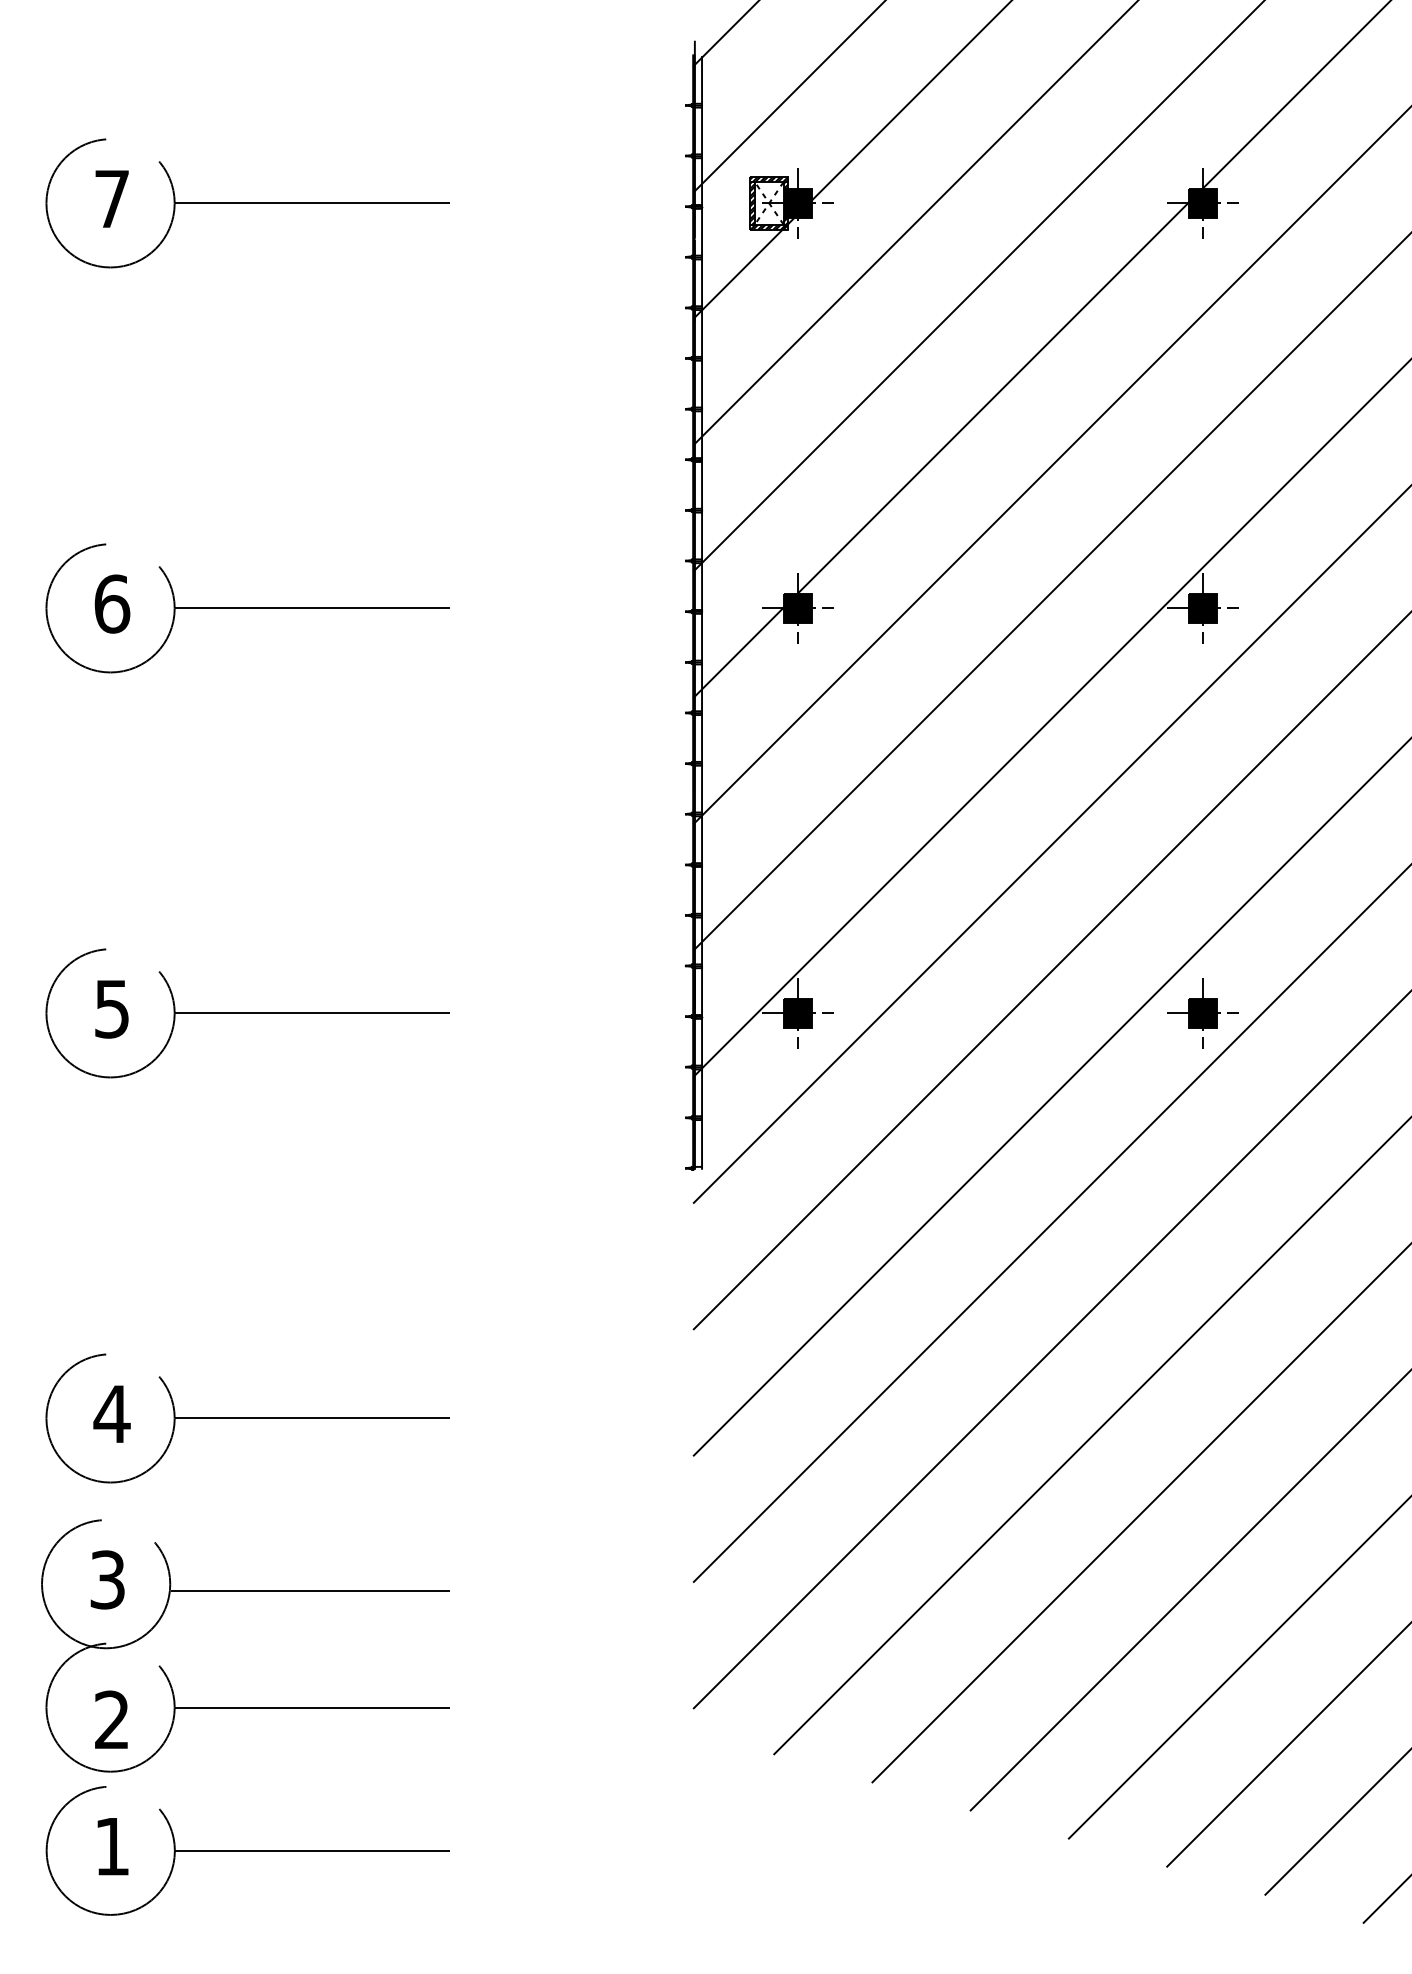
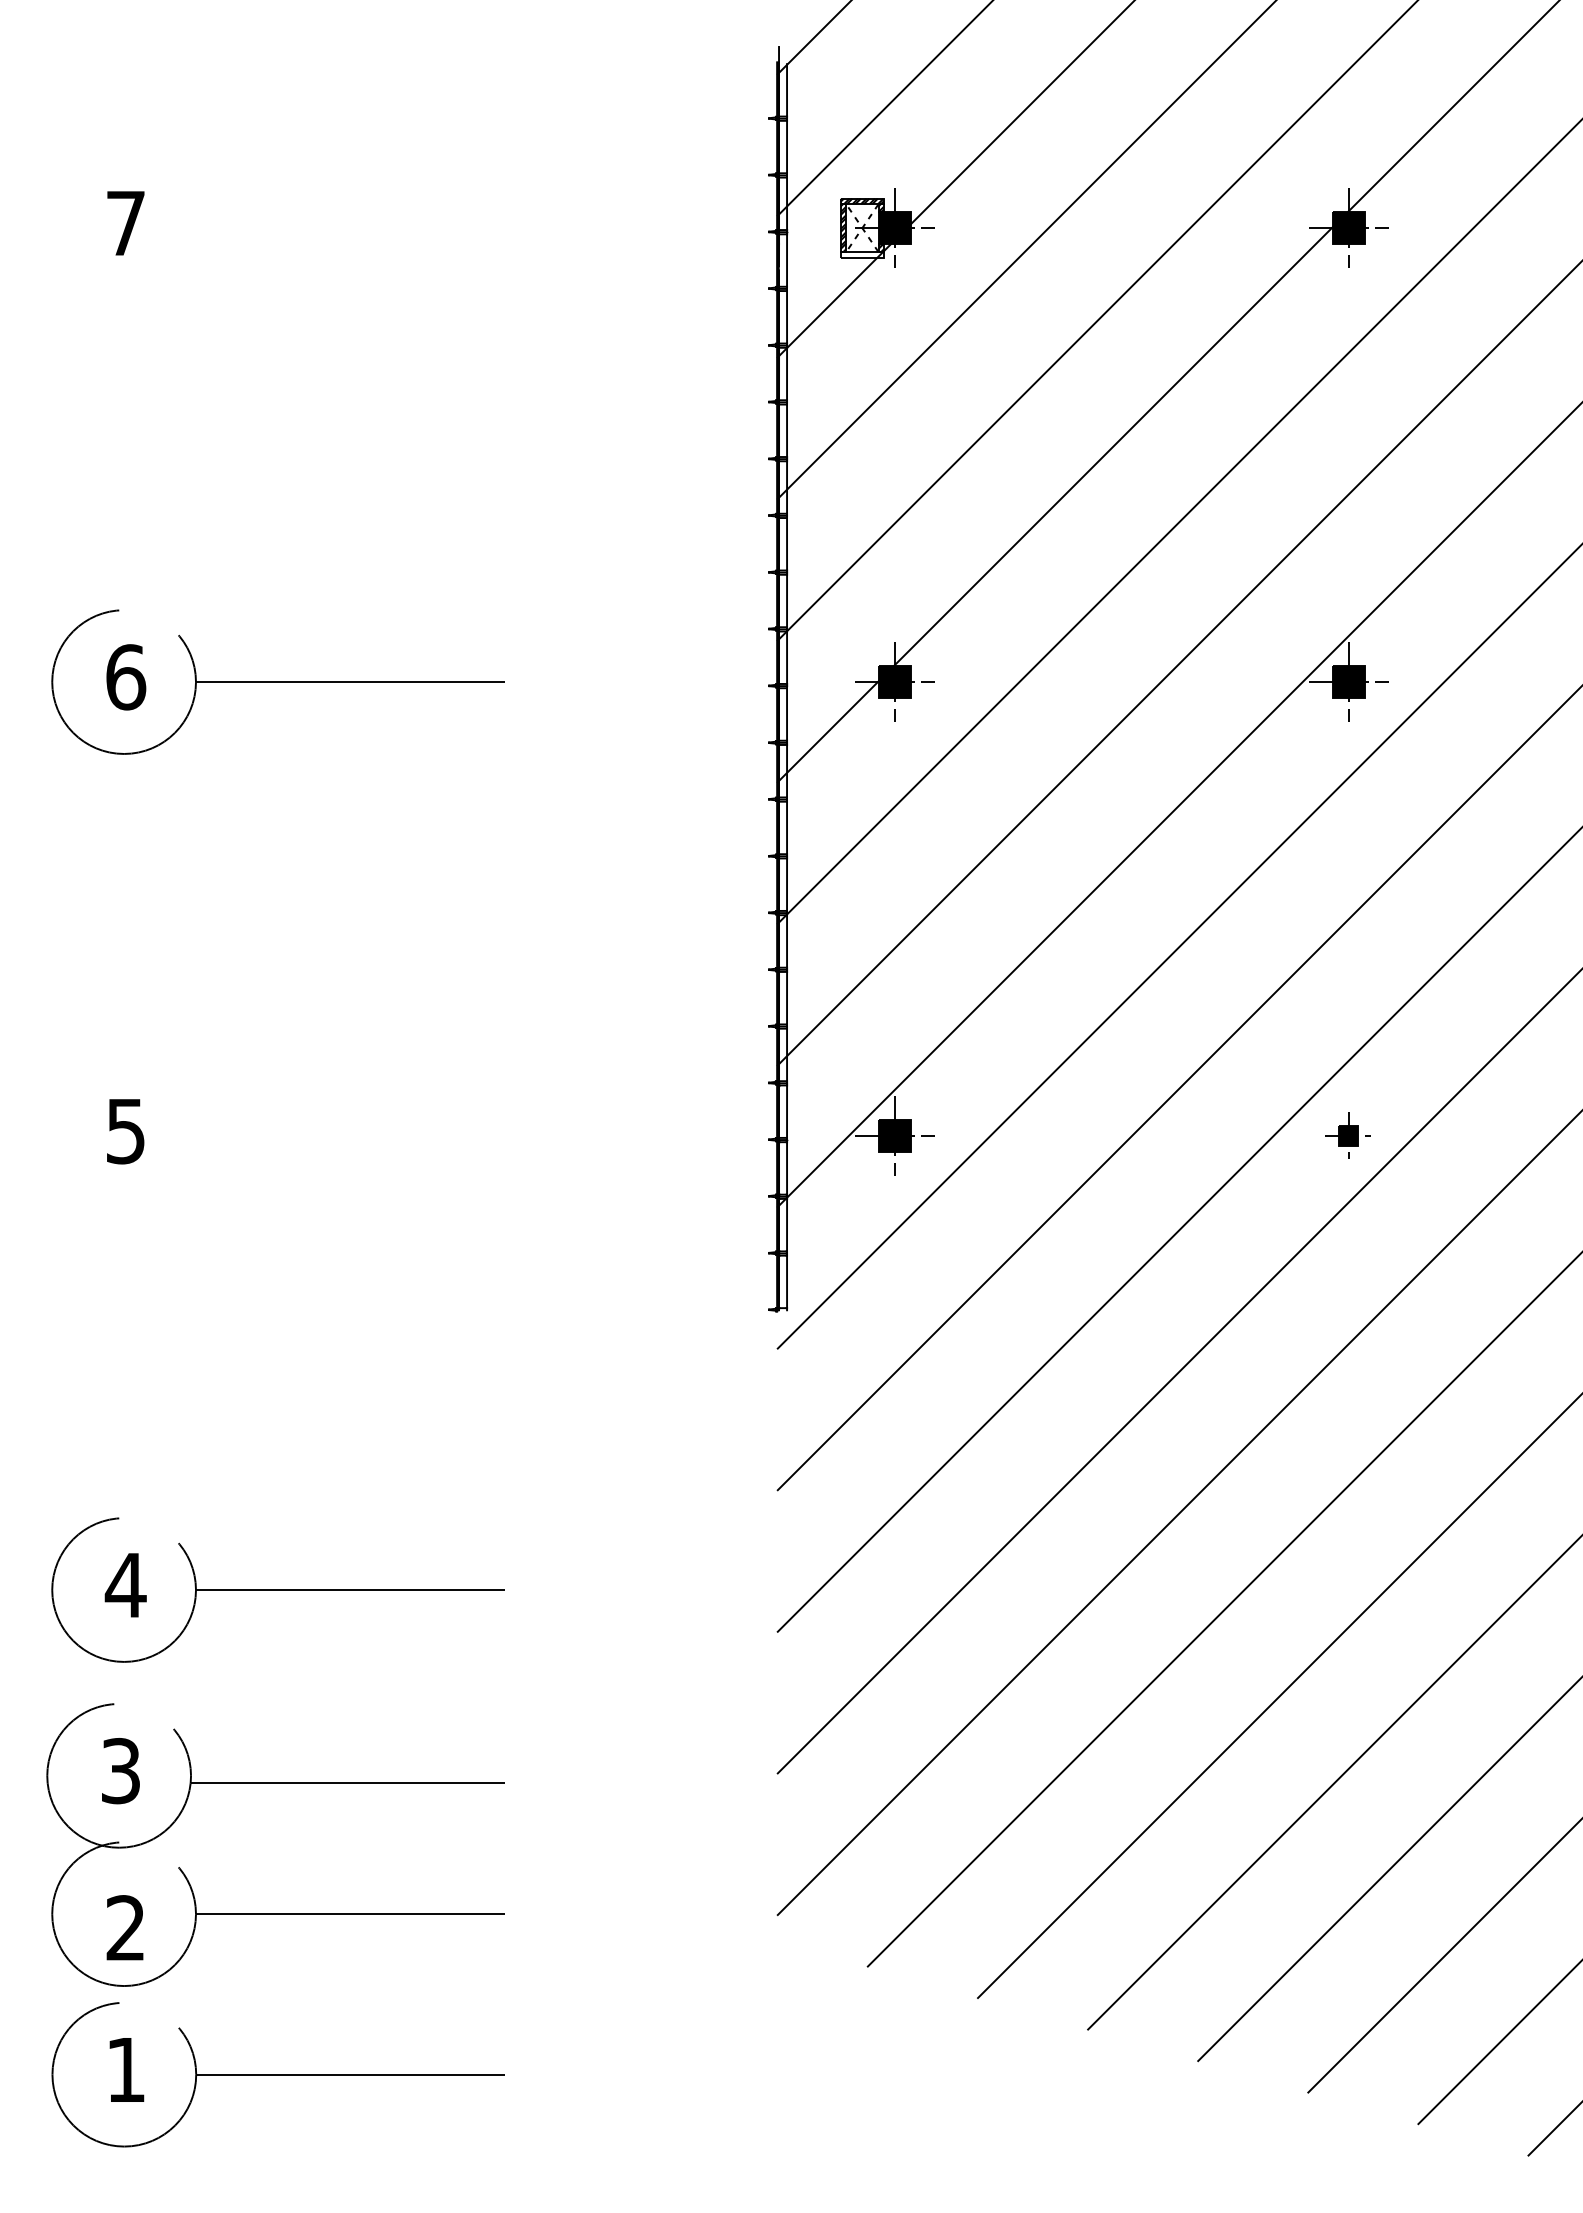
part: (247, 202) -> (277, 227), removed
hatch: (768, 226) -> (861, 254), removed
part: (247, 1012) -> (277, 1135), removed
part: (1202, 1012) -> (1348, 1135), size x0.6

